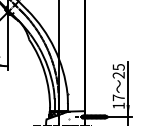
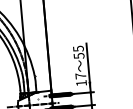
text: (118, 75) -> (78, 56), 25 -> 55

